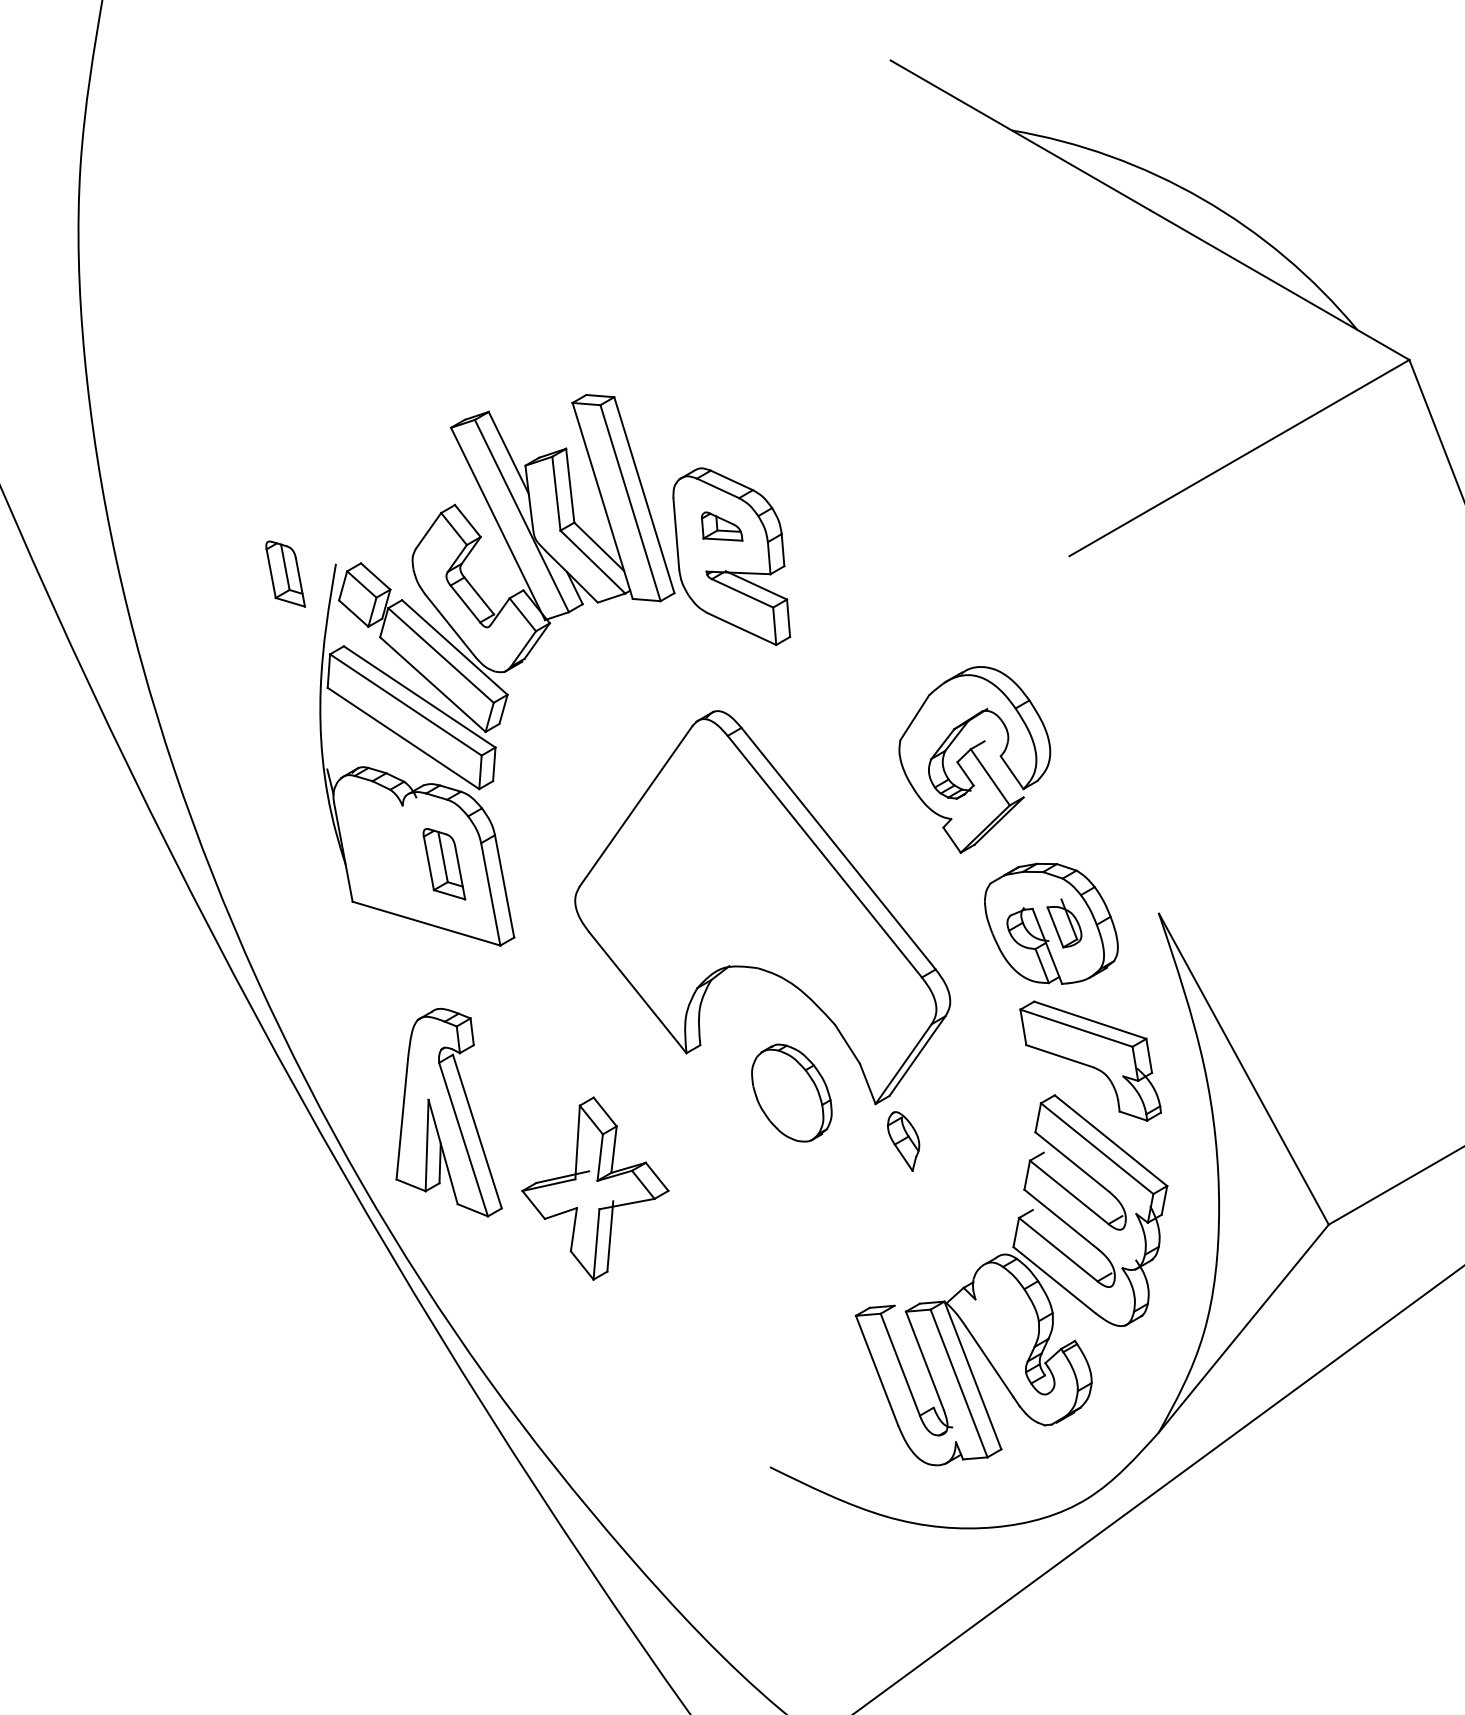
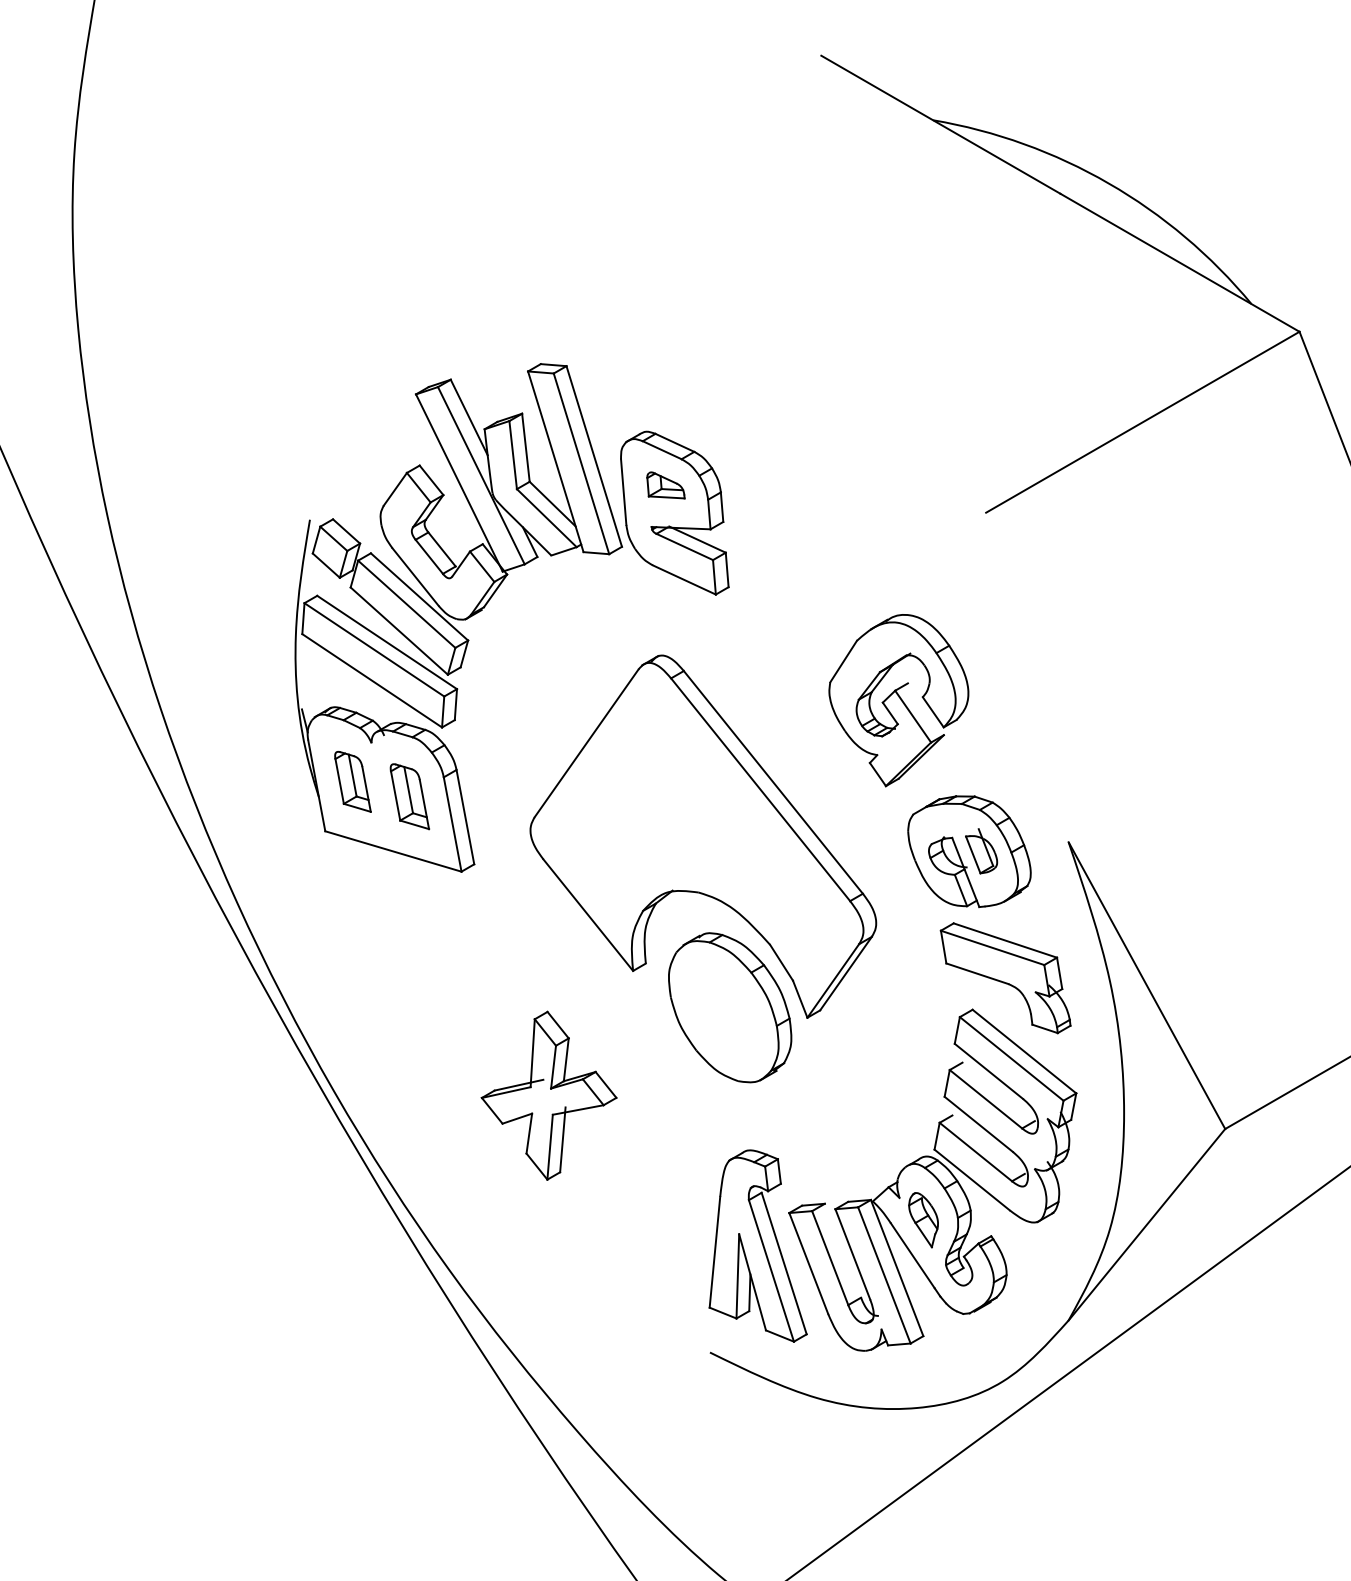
part: (285, 573) -> (352, 781), moved
part: (791, 1092) -> (729, 1007), size x1.67
part: (448, 1112) -> (757, 1245), moved
part: (903, 1141) -> (923, 1220), moved

